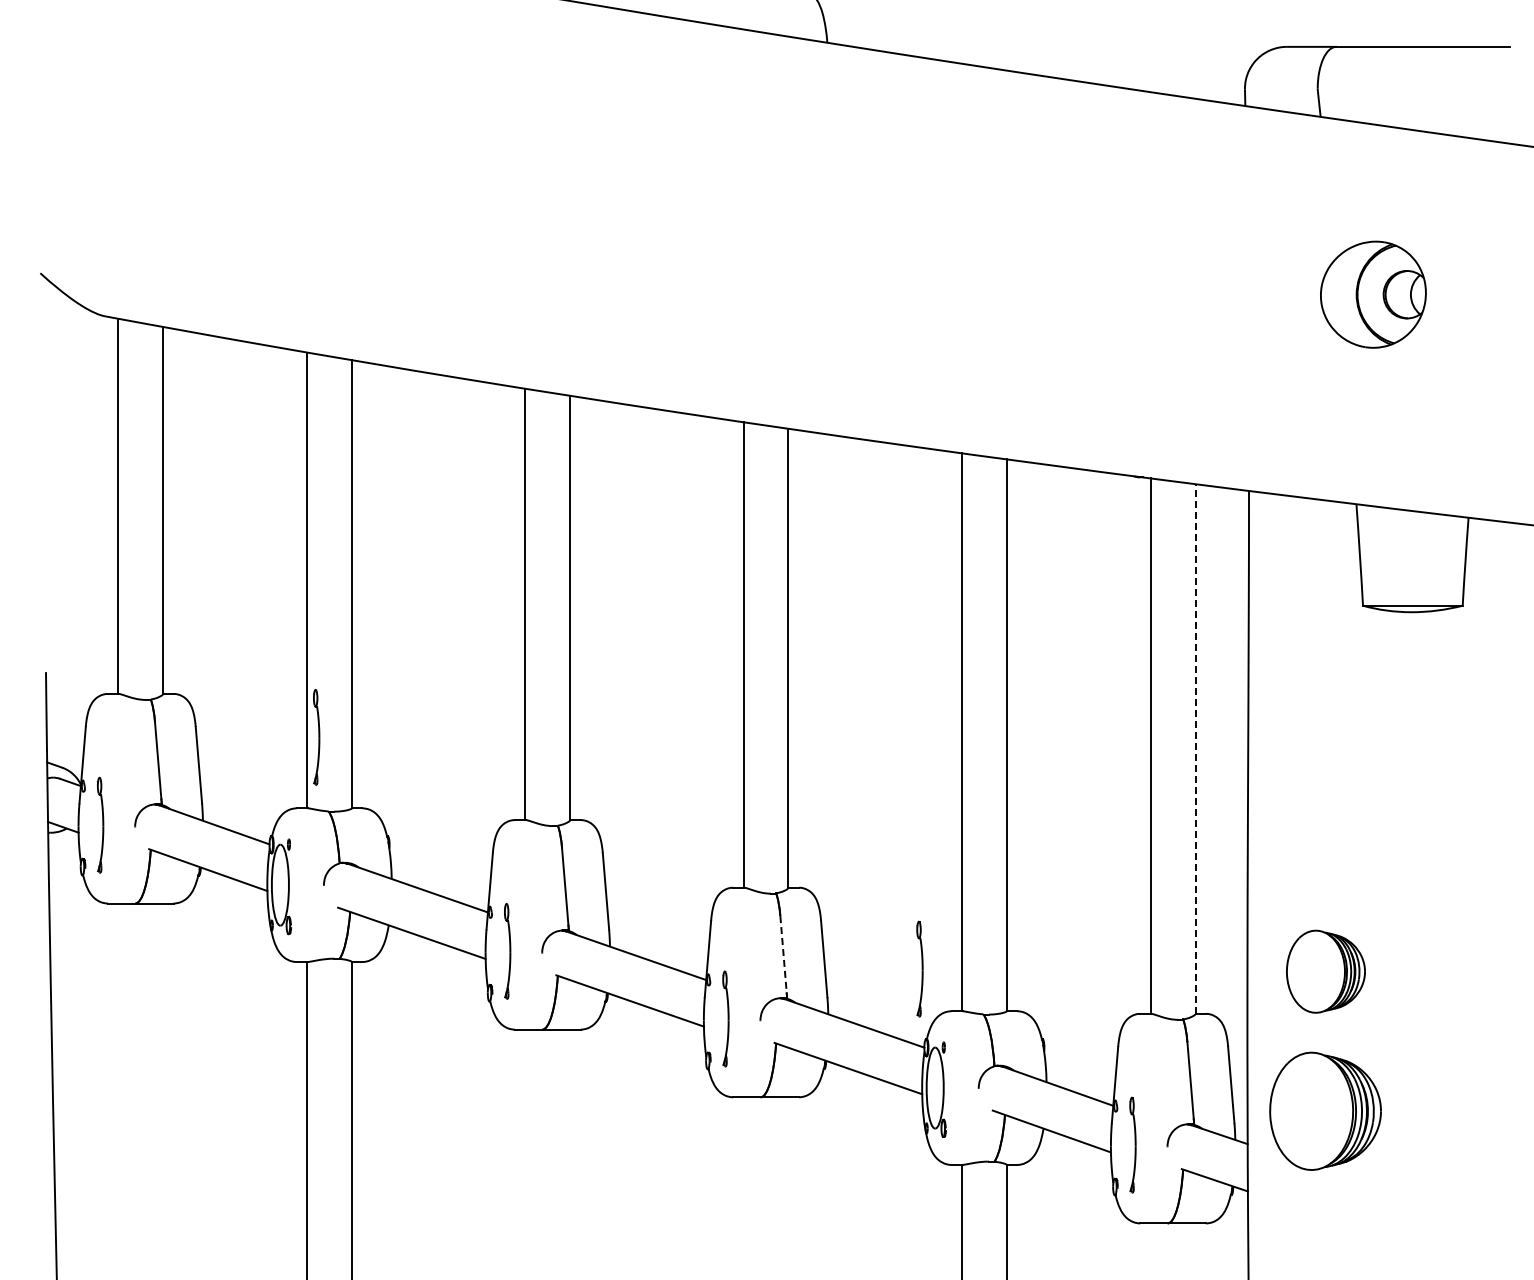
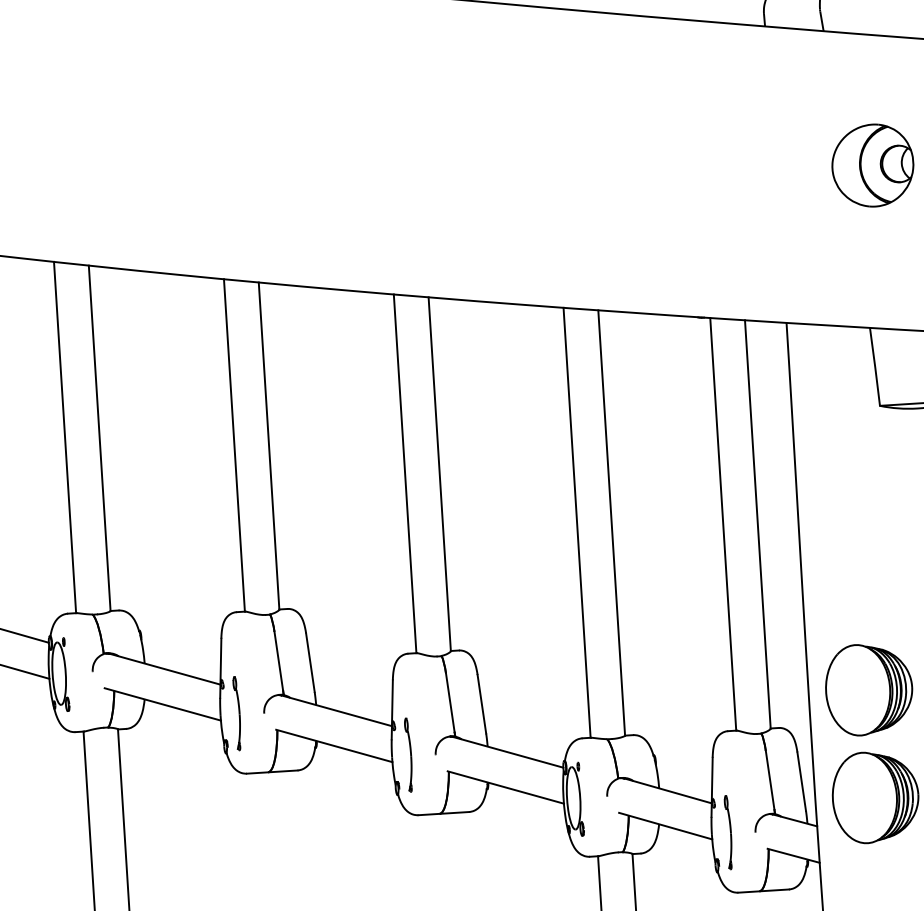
part: (316, 737) -> (79, 558), removed
line: (1195, 749) -> (757, 524), dashed -> solid
line: (783, 954) -> (450, 702), dashed -> solid
part: (919, 968) -> (555, 706), removed
part: (1325, 971) -> (868, 689), size x1.43

